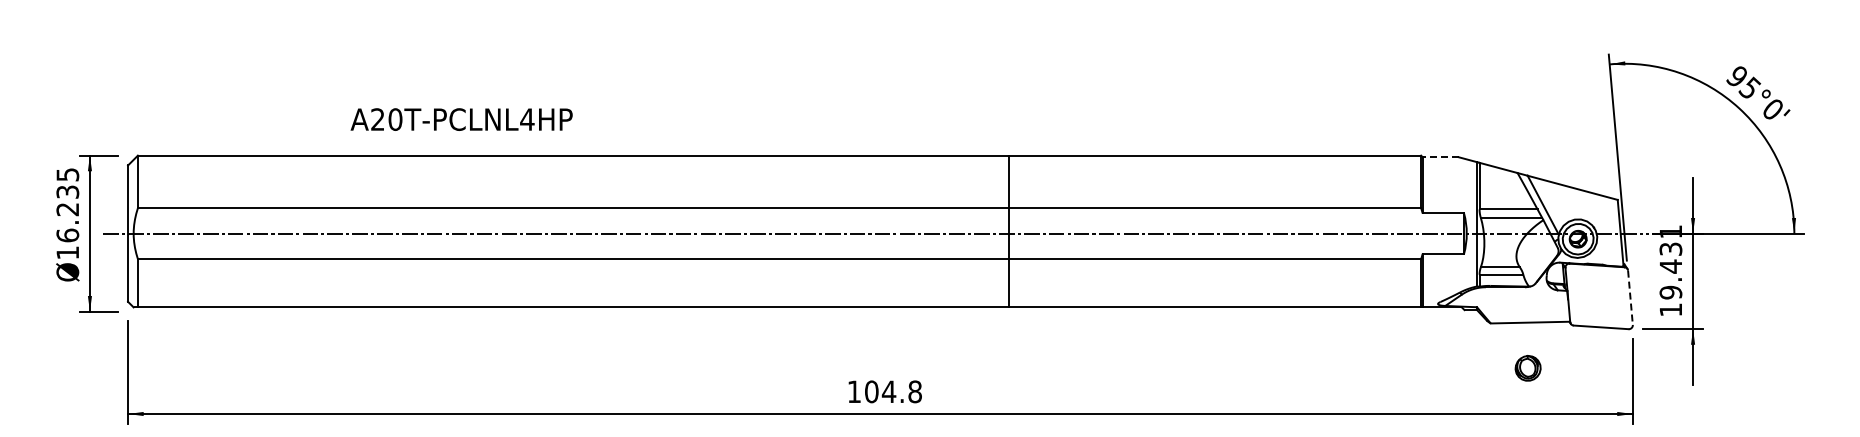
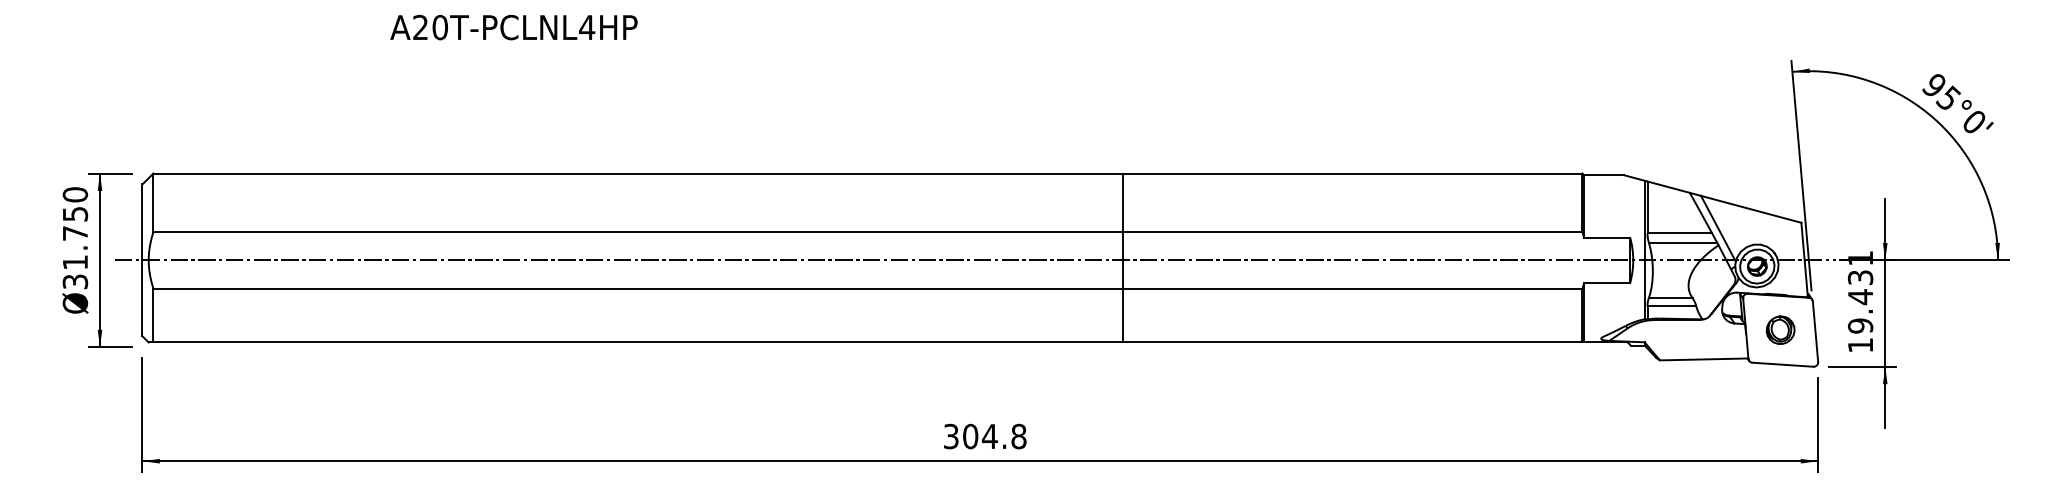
text: (461, 119) -> (513, 27), moved
line: (1440, 157) -> (1603, 175), dashed -> solid
text: (67, 213) -> (75, 237), Ø16.235 -> Ø31.750
line: (1630, 298) -> (1815, 332), dashed -> solid
part: (1527, 368) -> (1779, 330), moved
text: (853, 391) -> (950, 436), 104.8 -> 304.8

